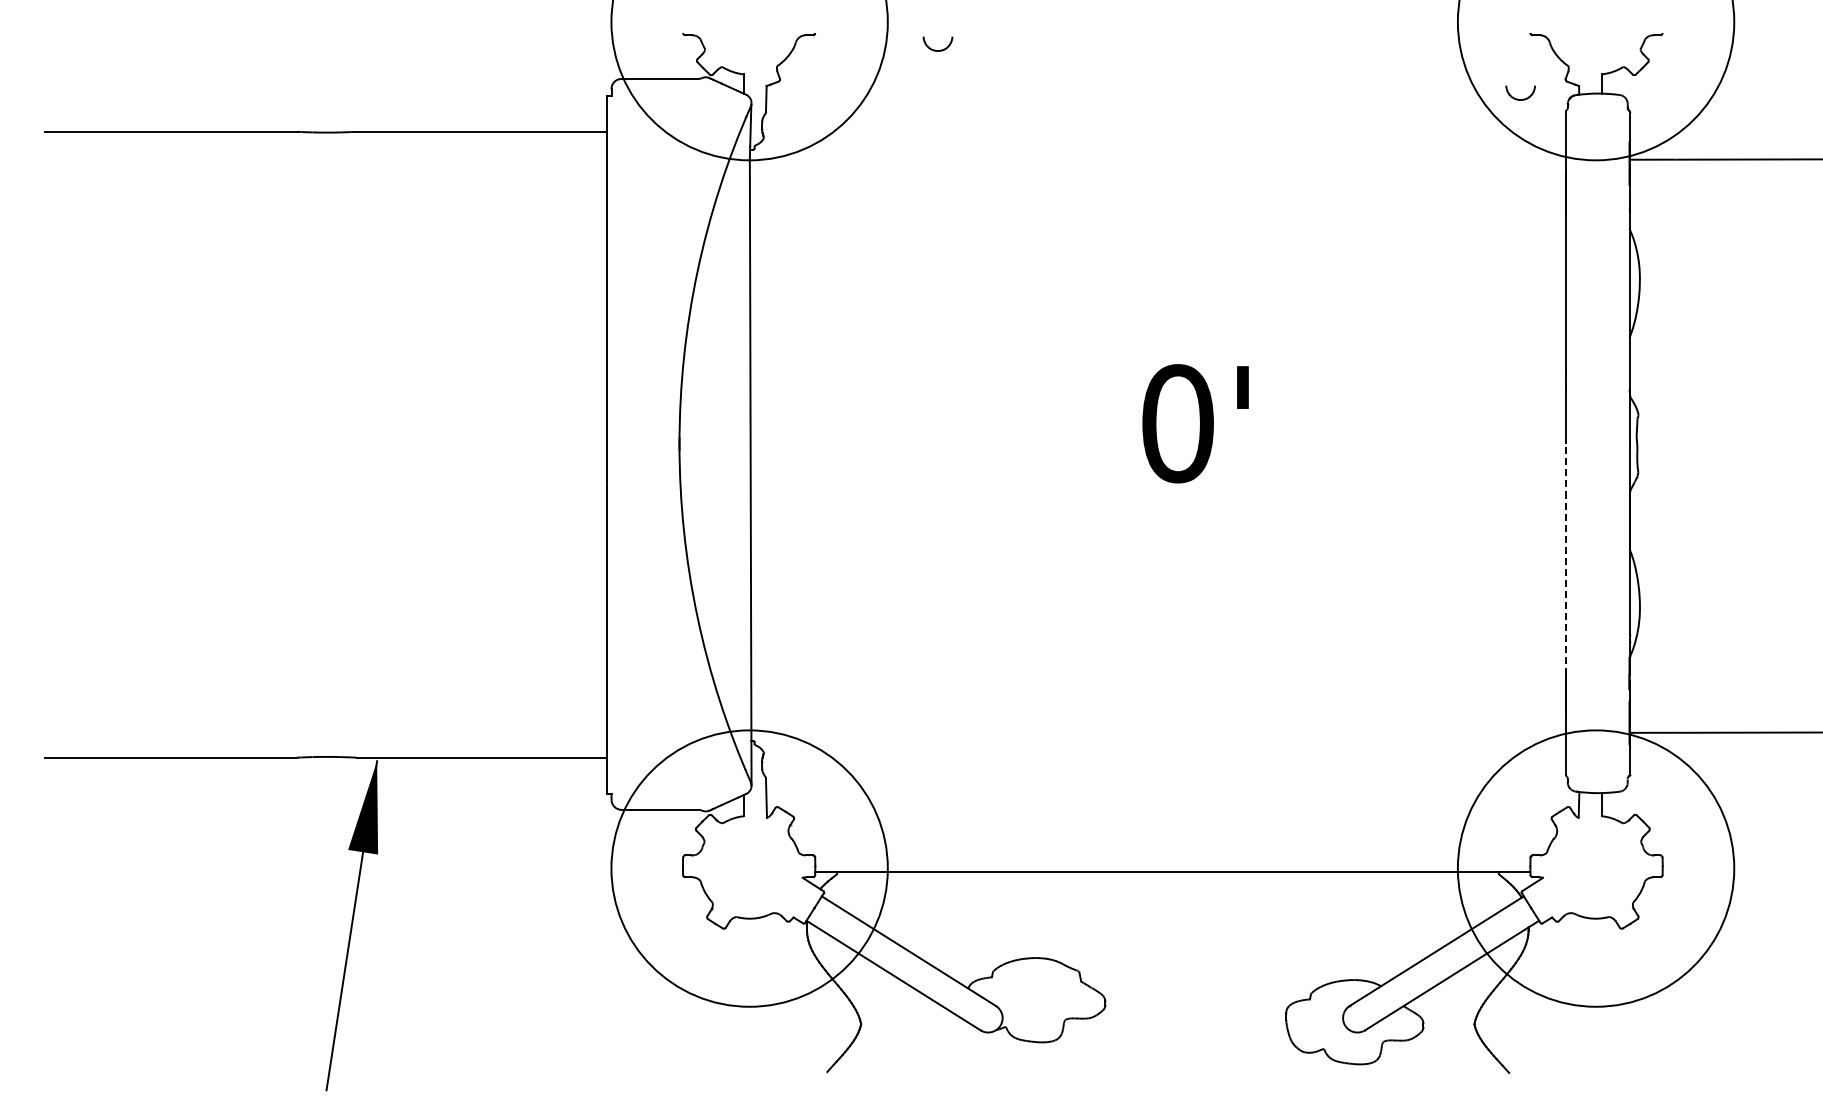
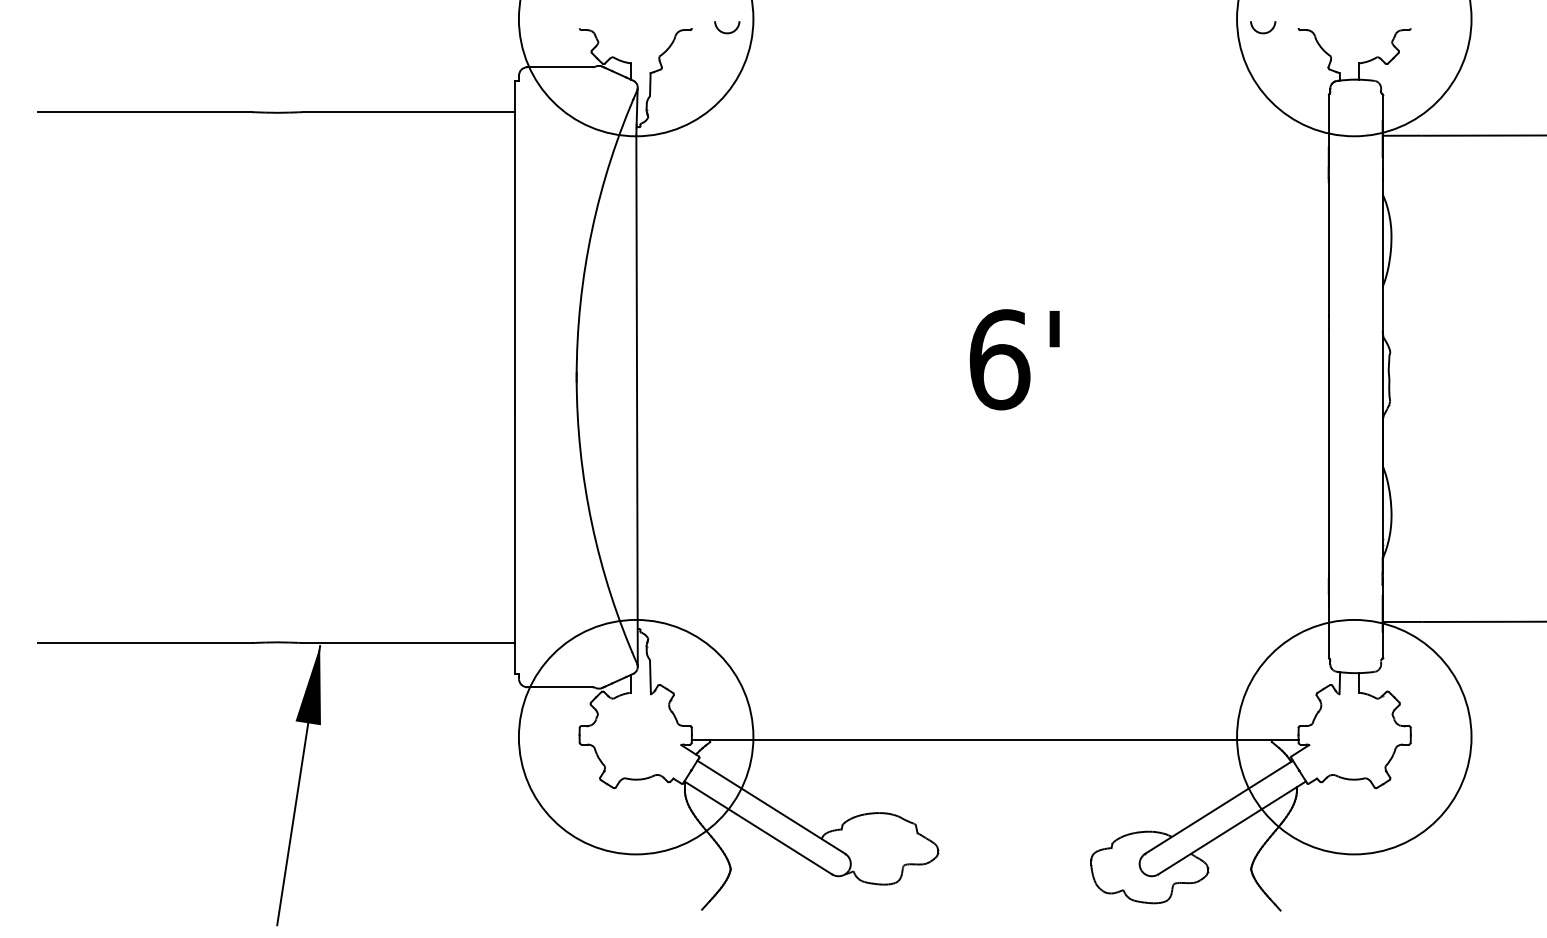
curve: (935, 49) -> (725, 32), moved
curve: (1517, 98) -> (1260, 32), moved
text: (1178, 423) -> (1000, 359), 0' -> 6'
line: (1565, 558) -> (1328, 474), dashed -> solid

